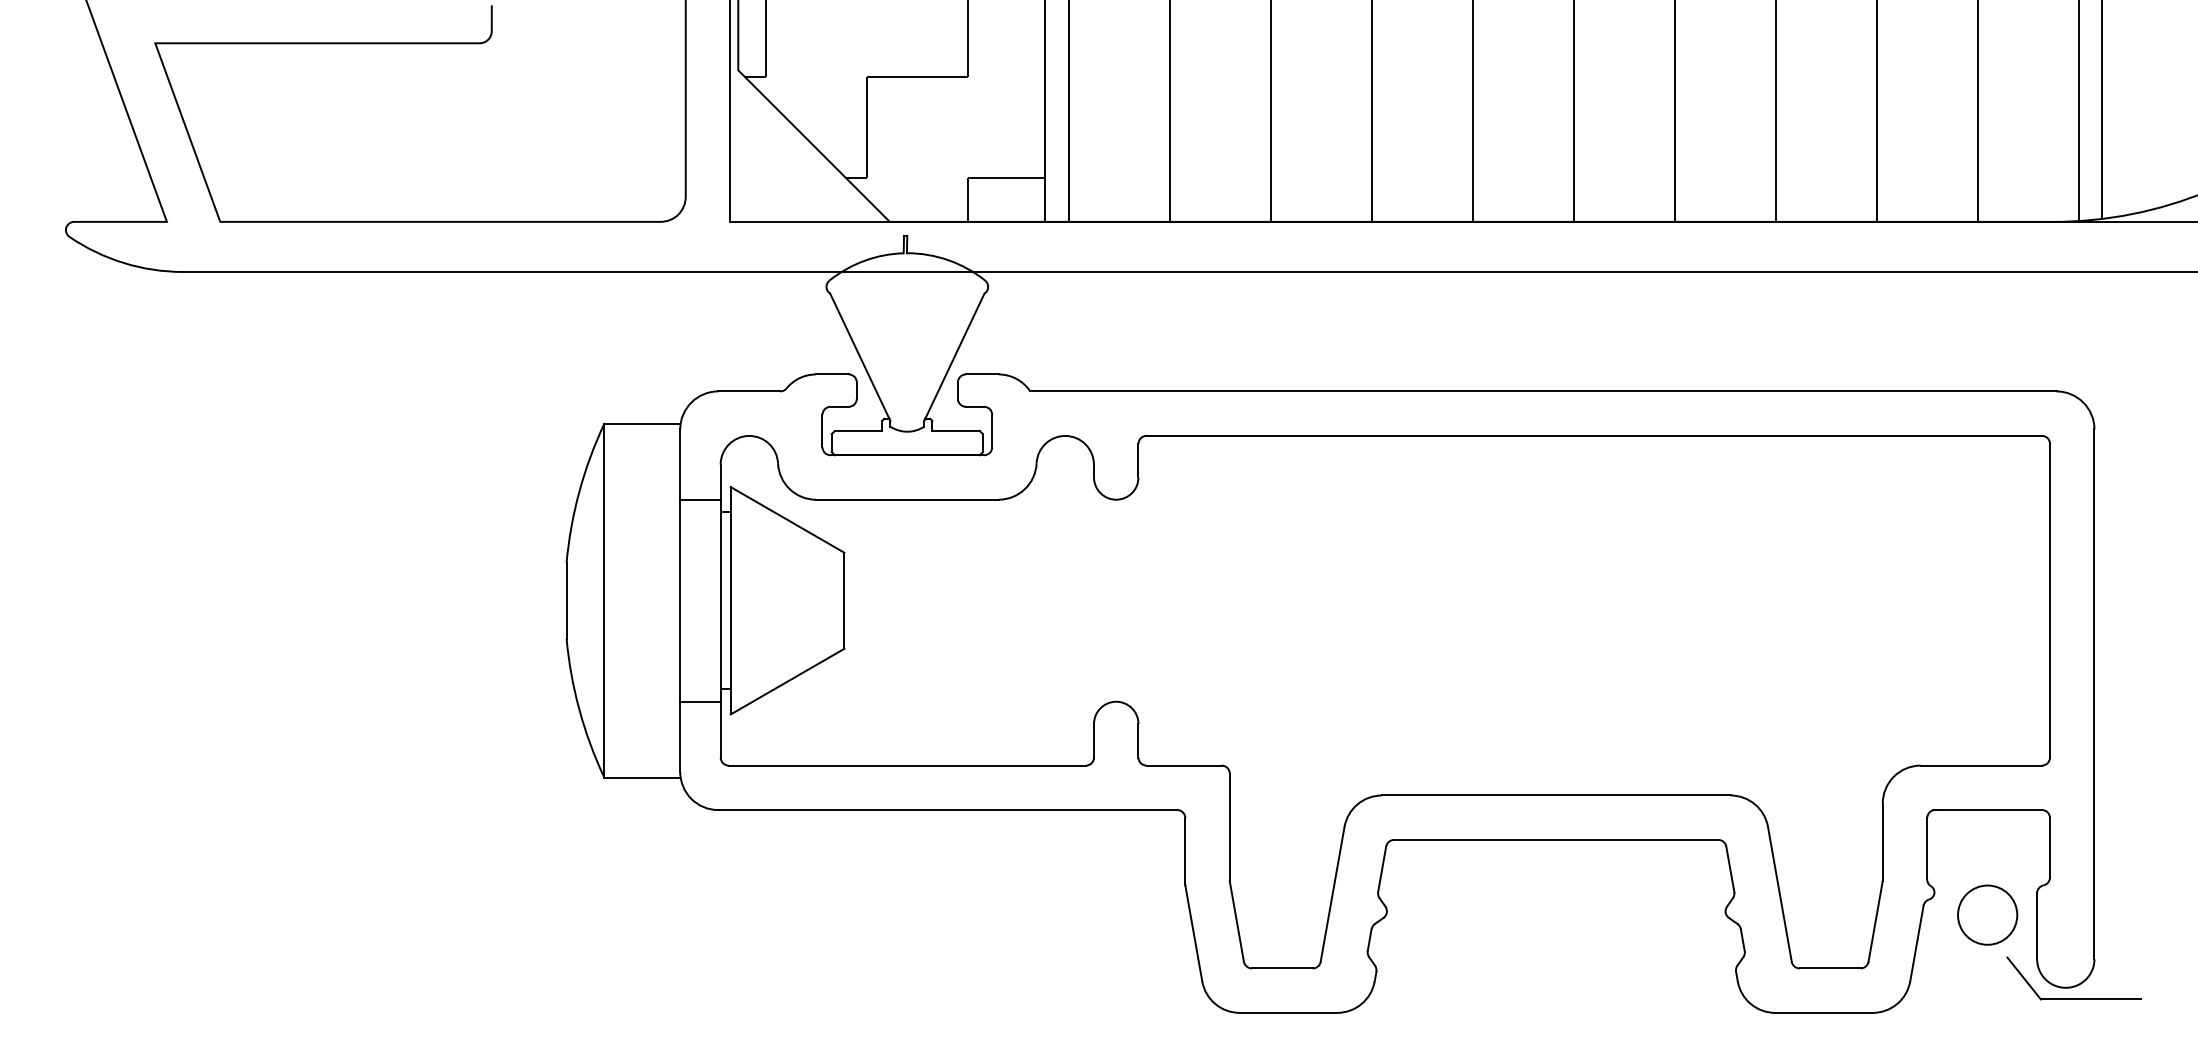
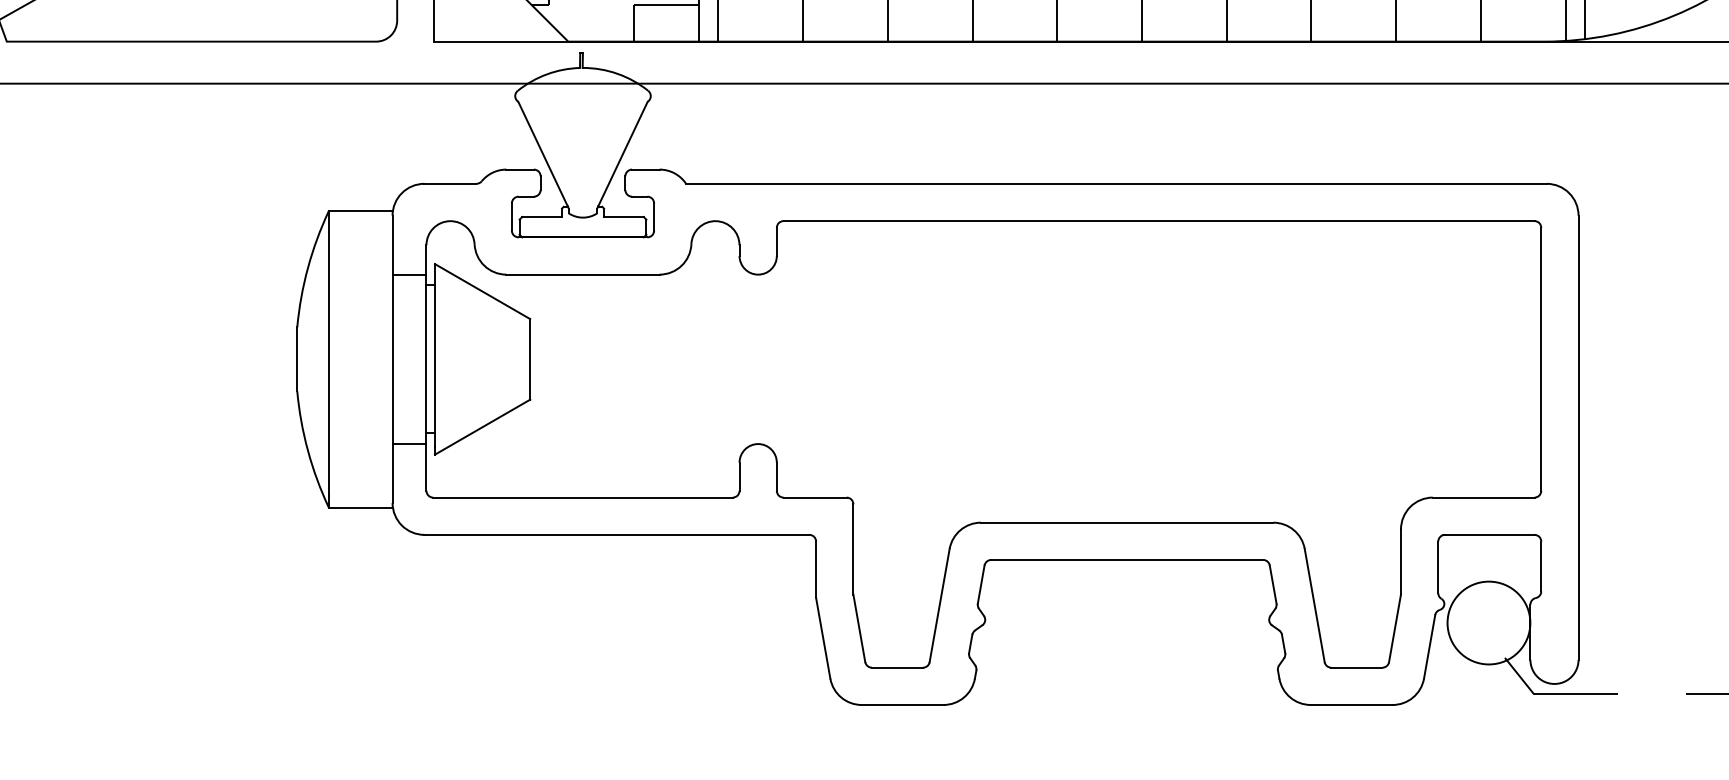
circle: (1987, 914) -> (1488, 622), size x1.67

